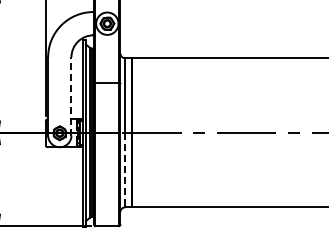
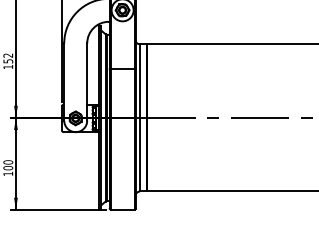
line: (71, 95) -> (87, 81), dashed -> solid
line: (125, 170) -> (140, 155), dashed -> solid

